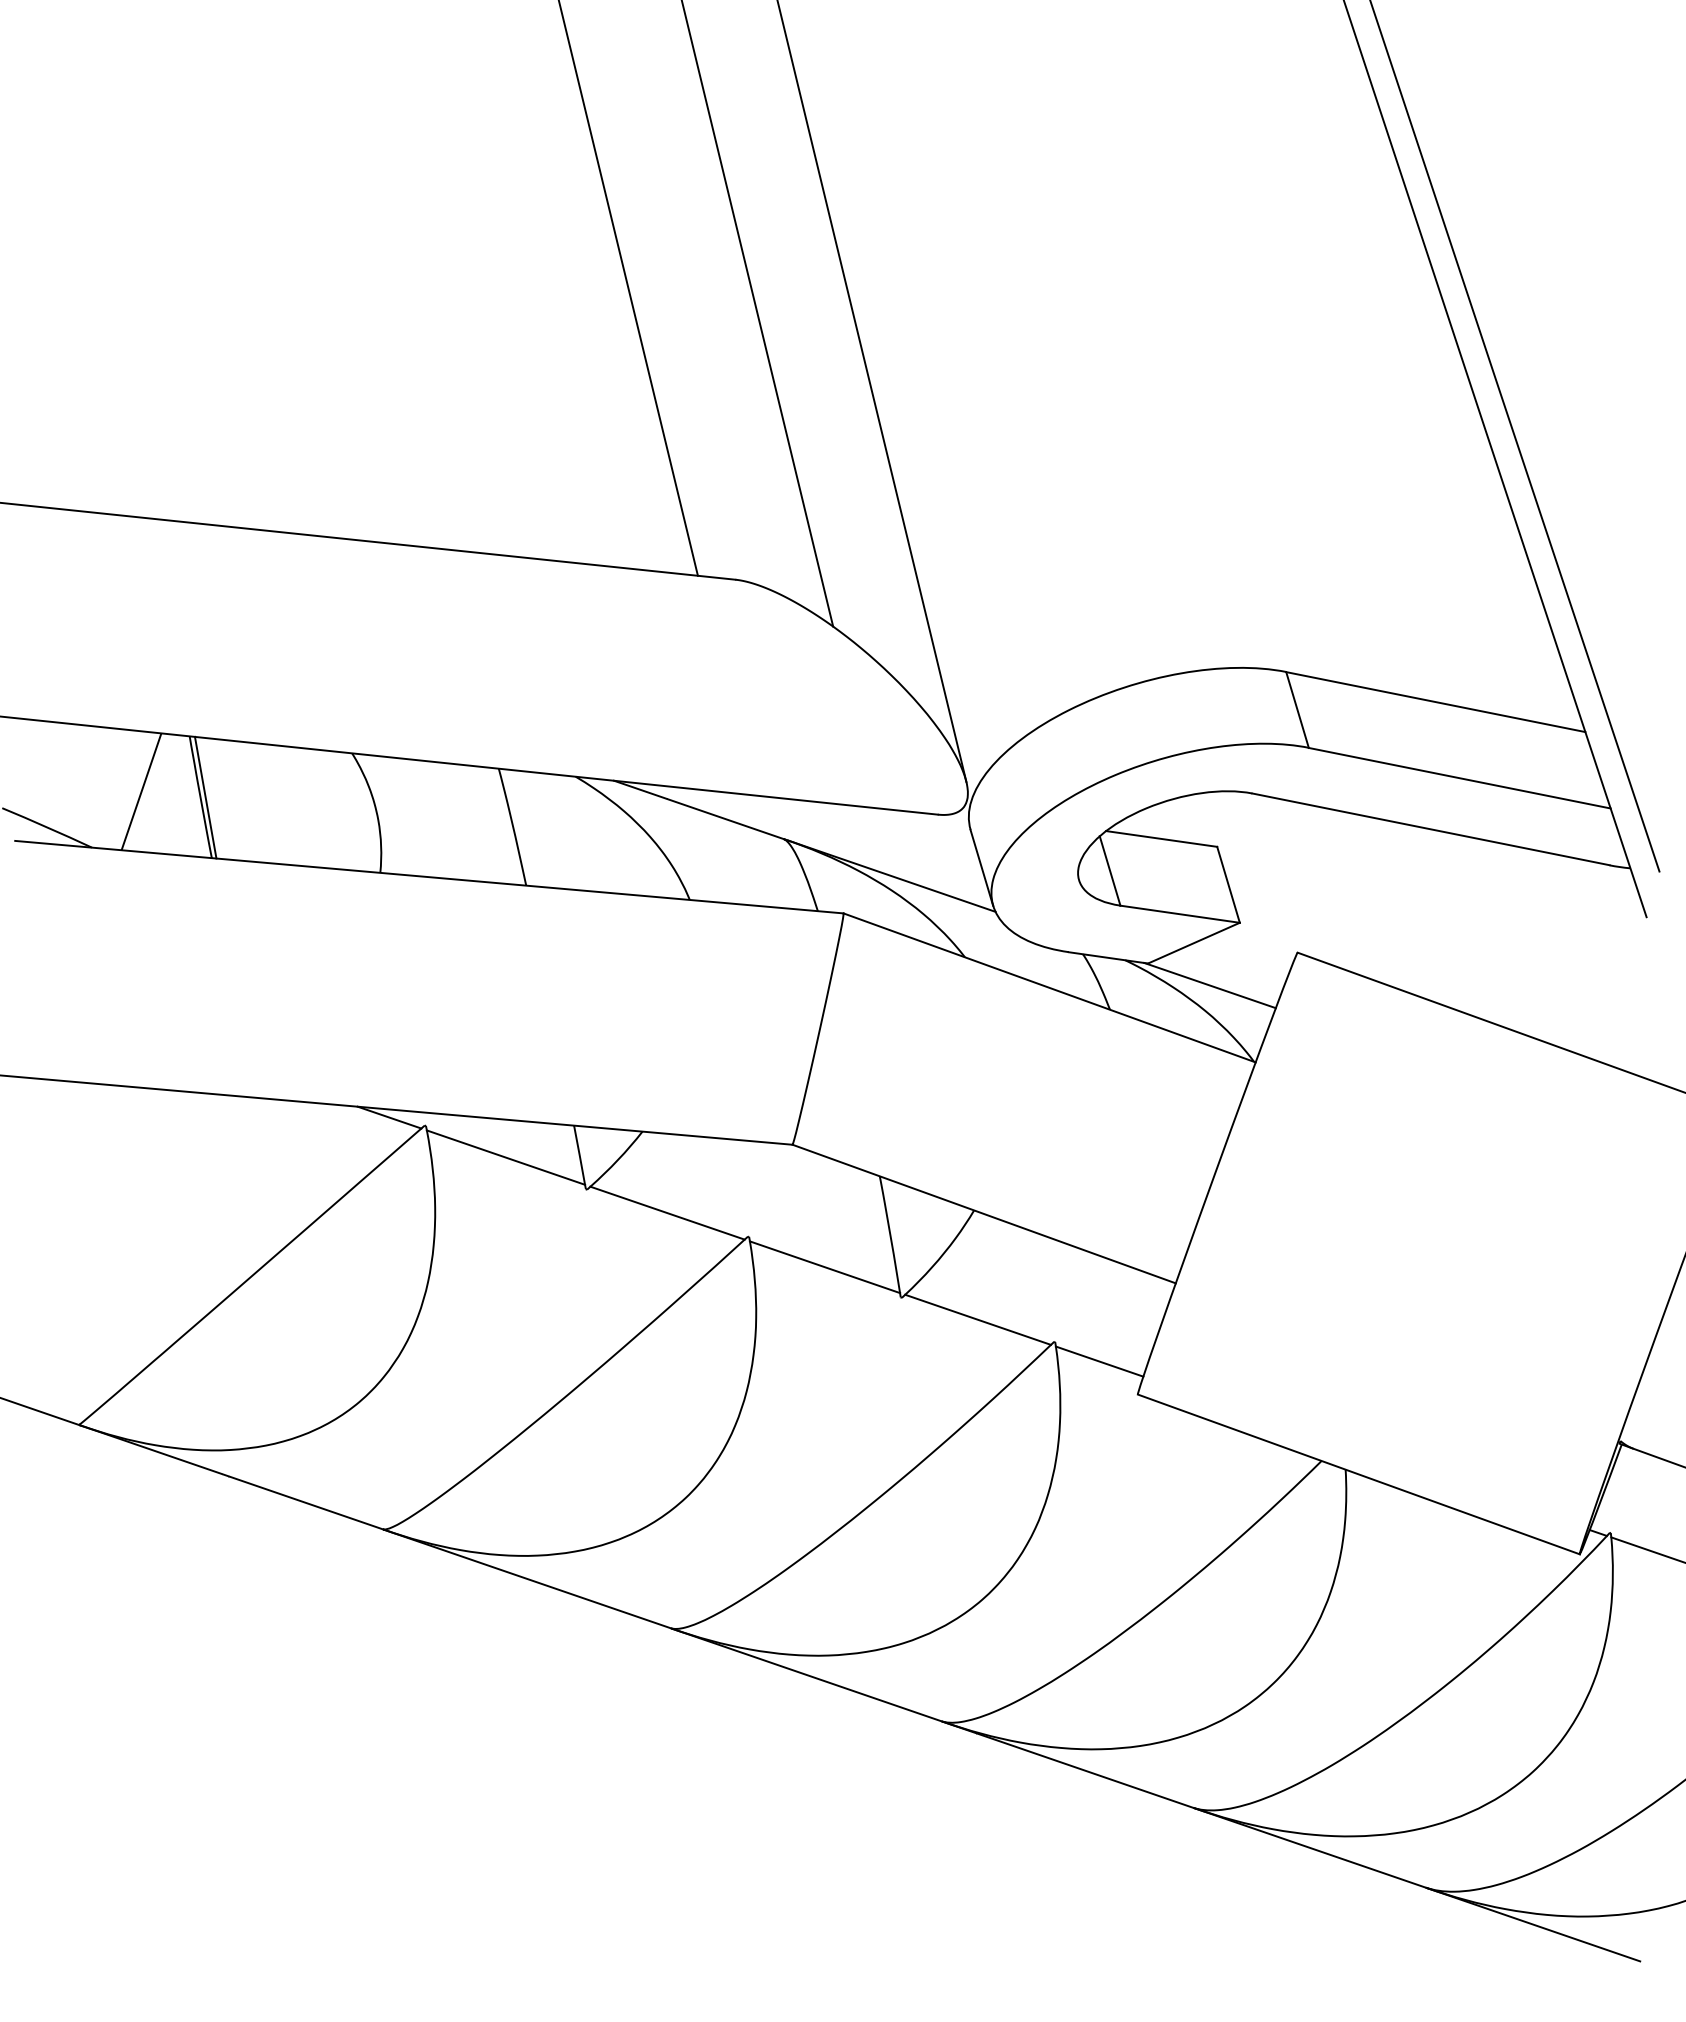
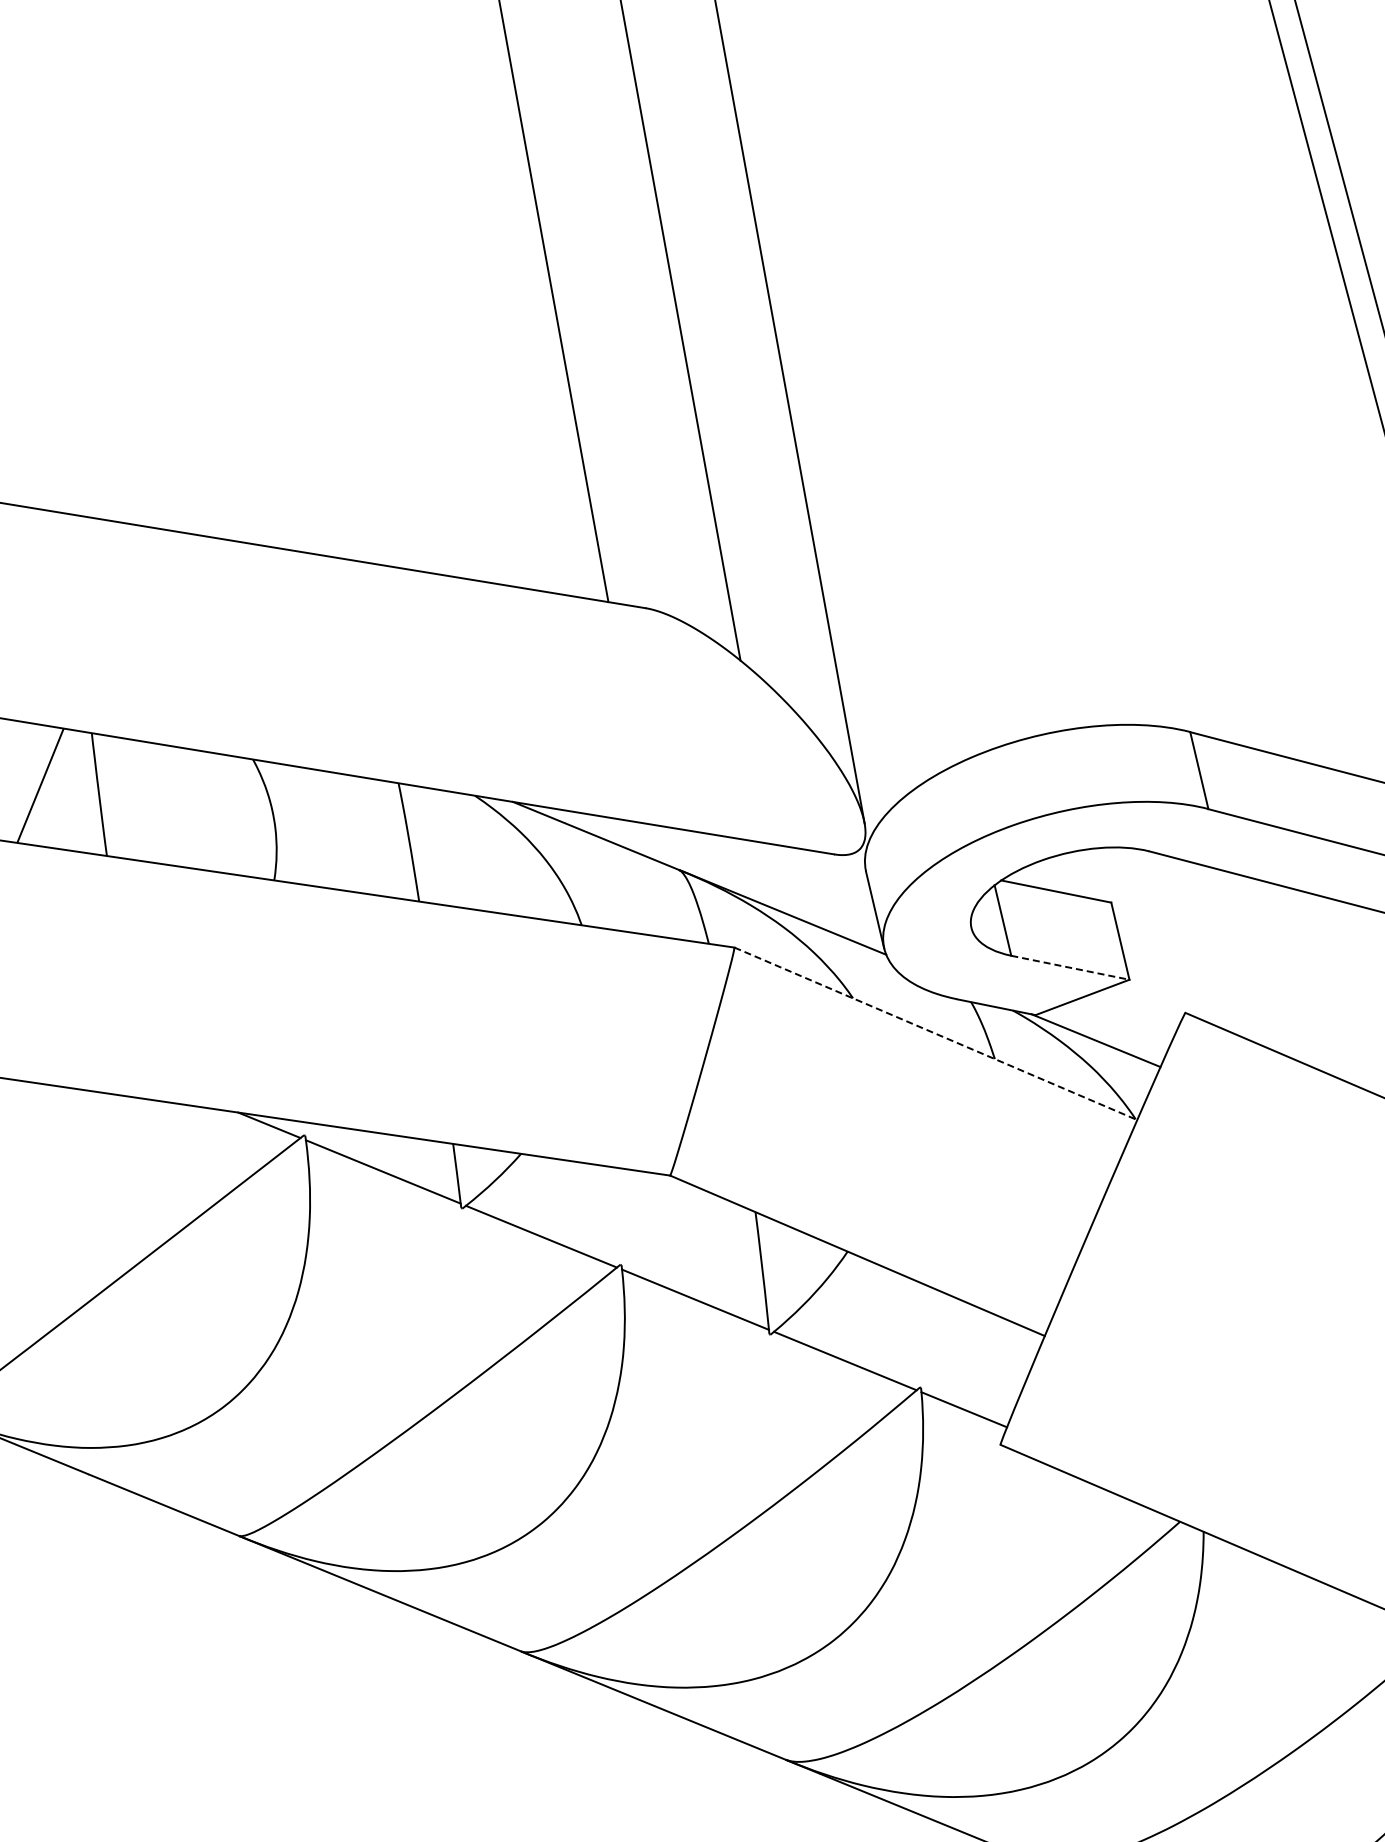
line: (205, 797) -> (104, 795), removed
line: (1180, 914) -> (1070, 968), solid -> dashed
line: (1050, 988) -> (936, 1034), solid -> dashed

